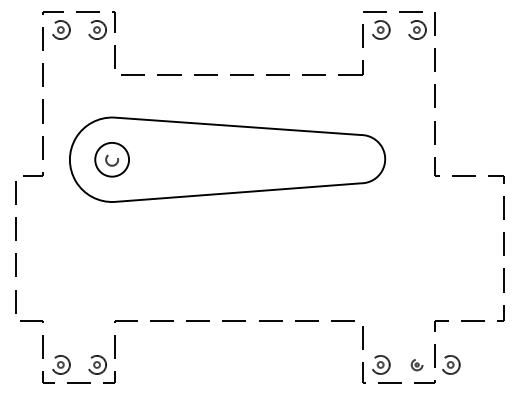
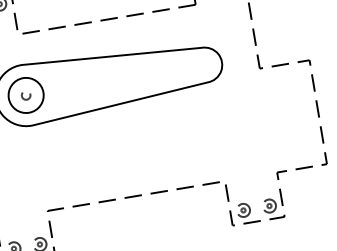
circle: (112, 159) -> (26, 95), size x1.43
part: (417, 364) -> (269, 205), size x1.67
part: (451, 364) -> (294, 201), removed

